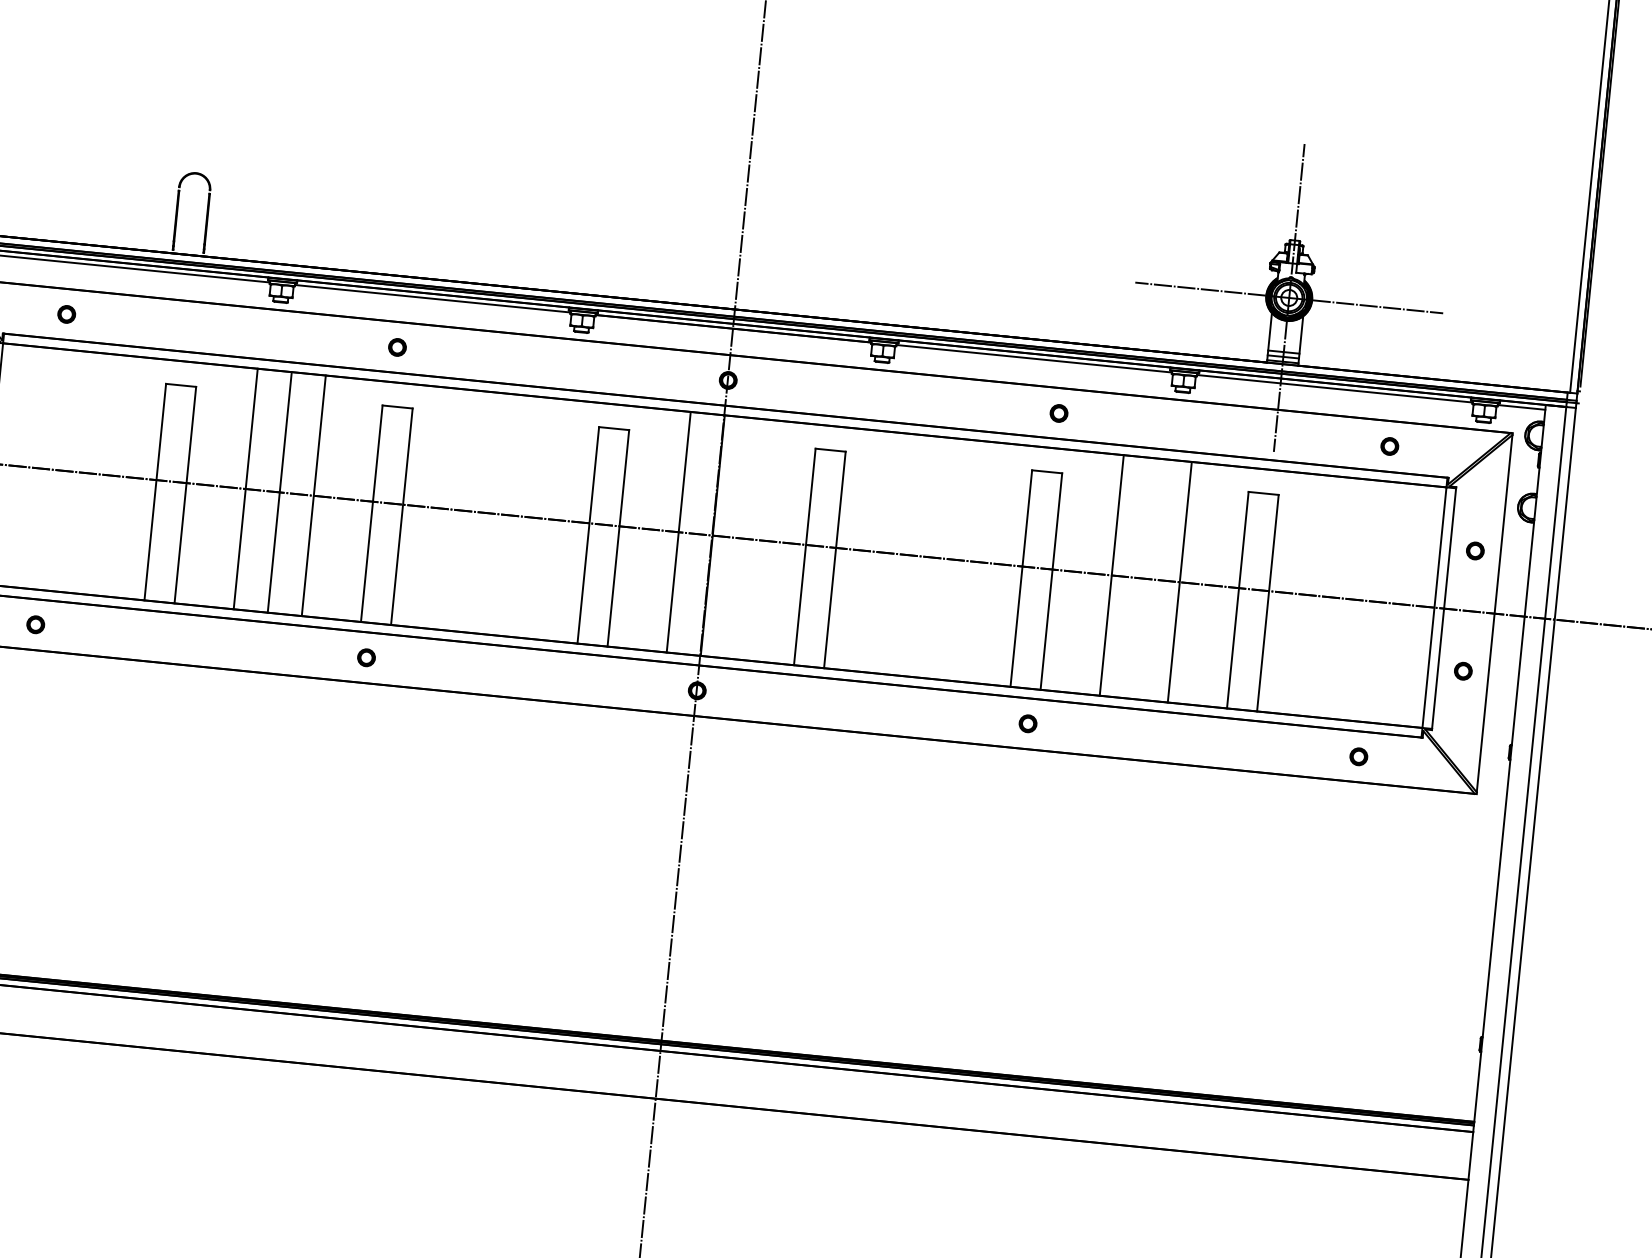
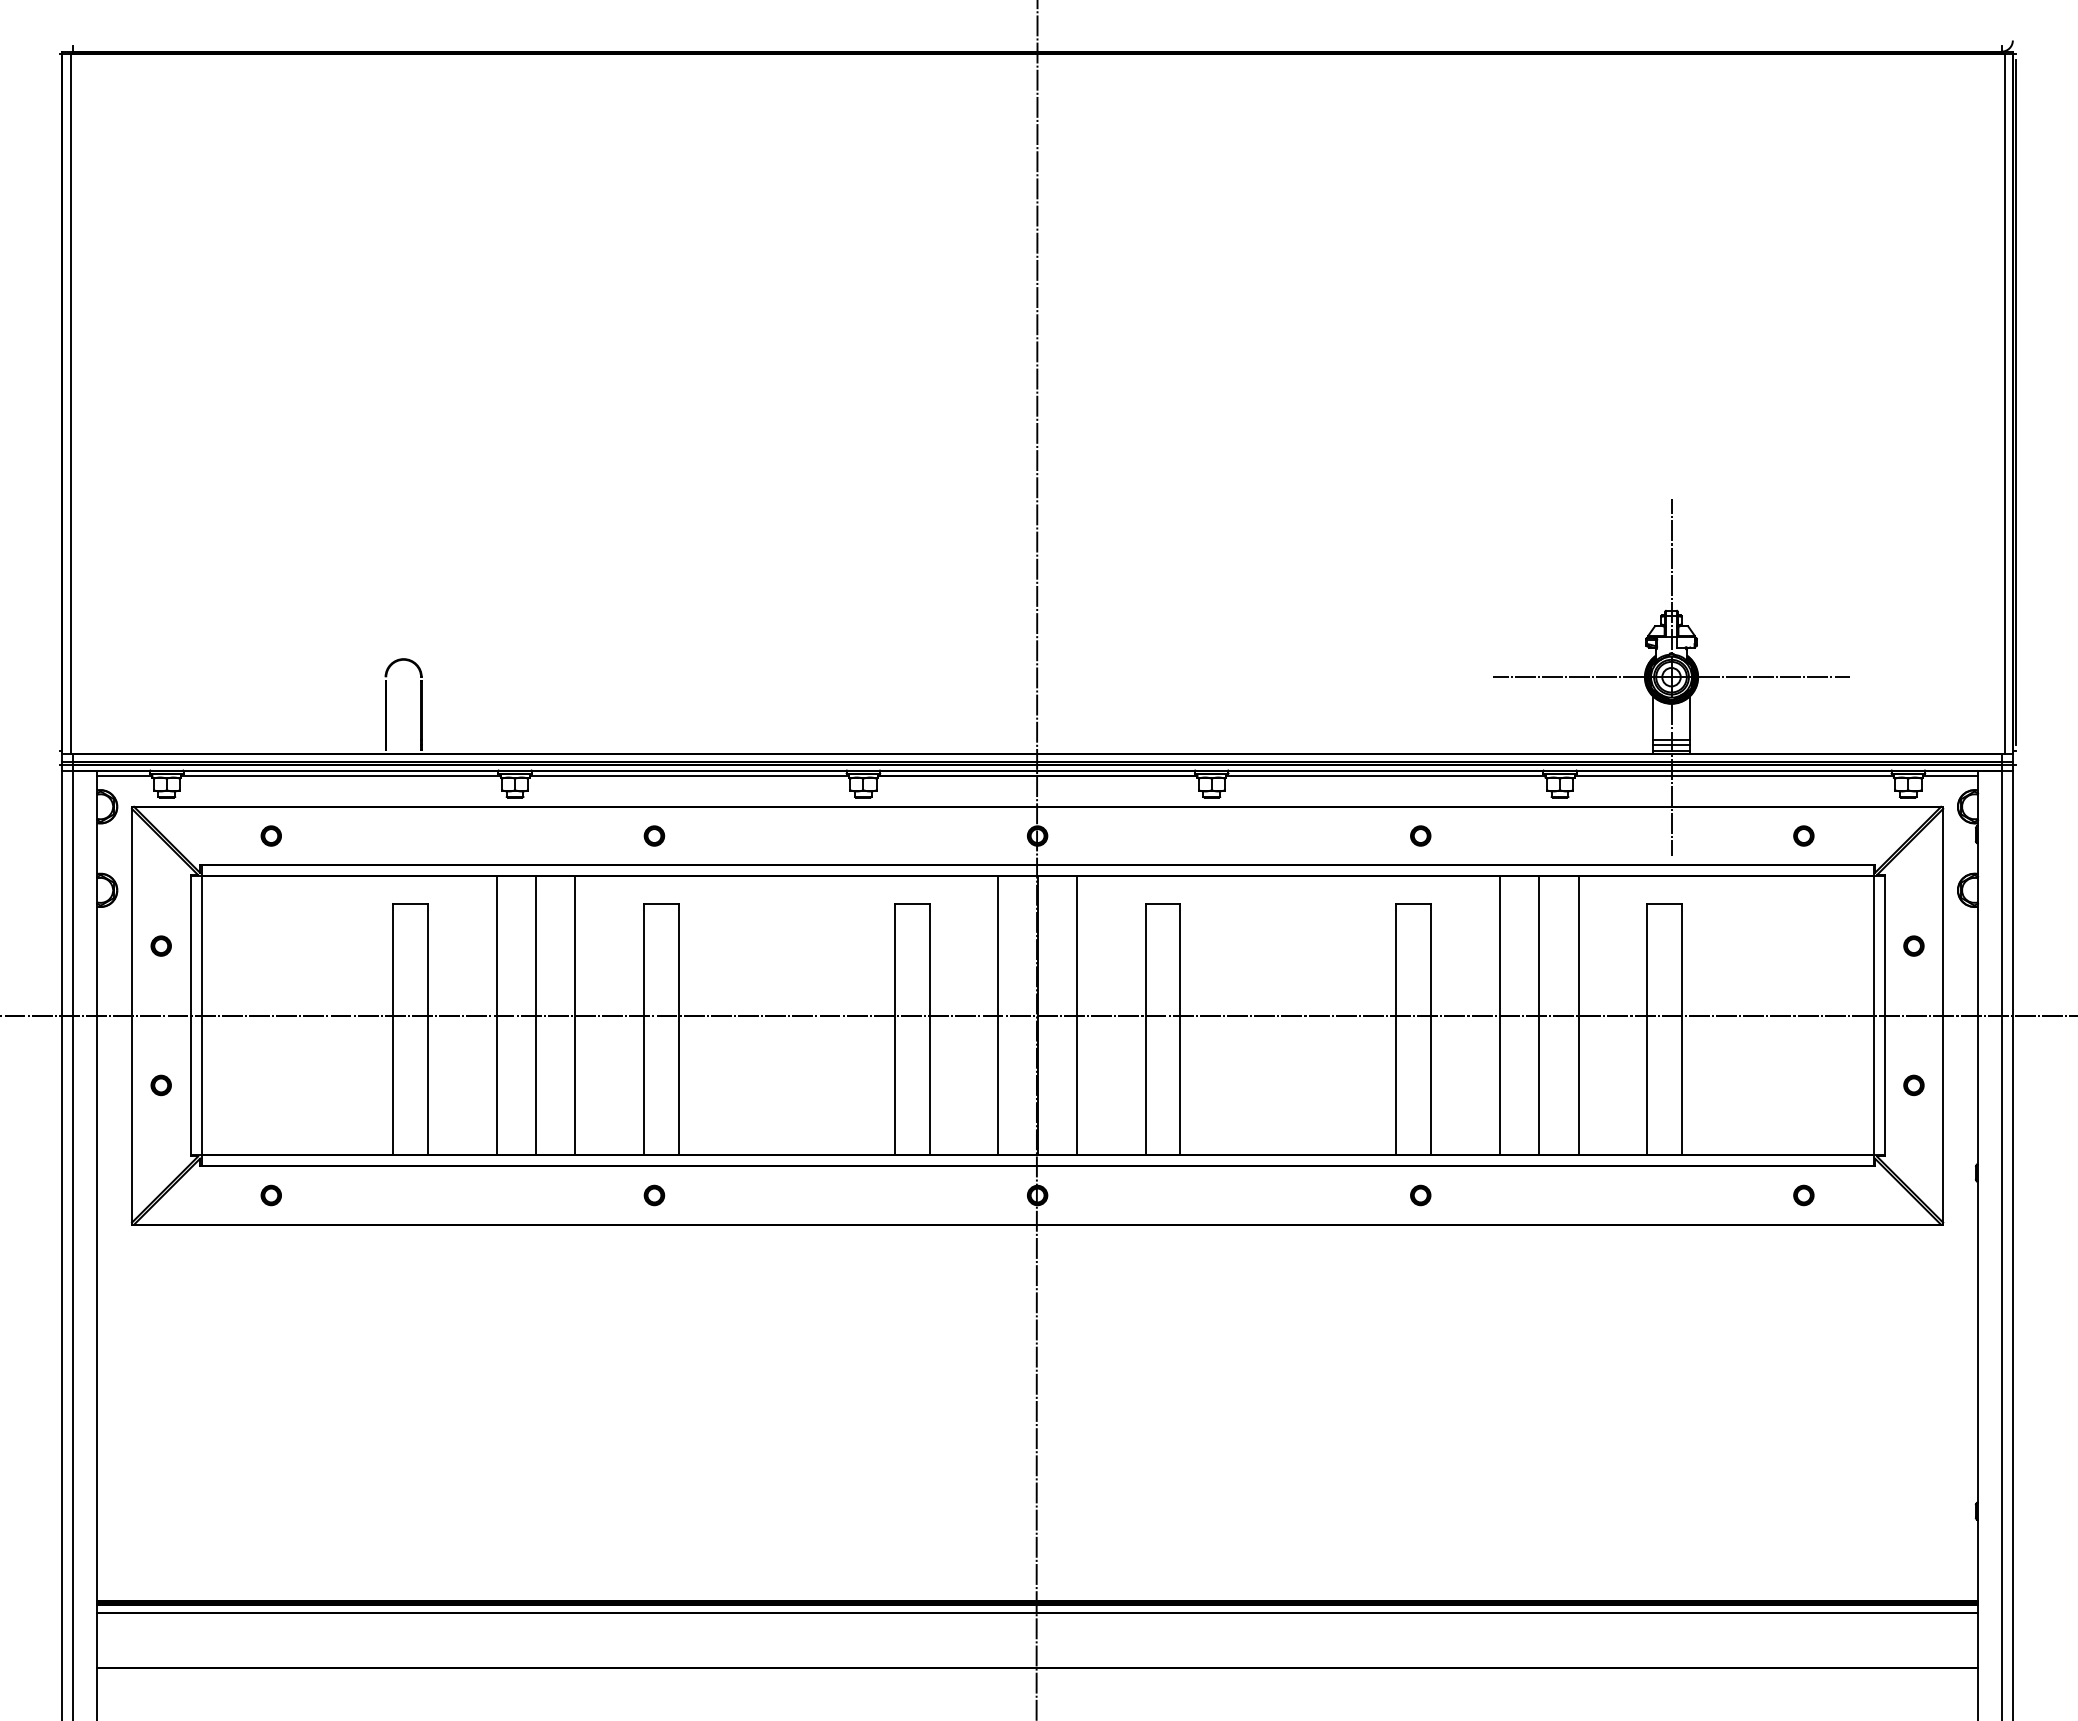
line: (747, 538) -> (1077, 1015), added
line: (1146, 578) -> (1539, 1015), added

